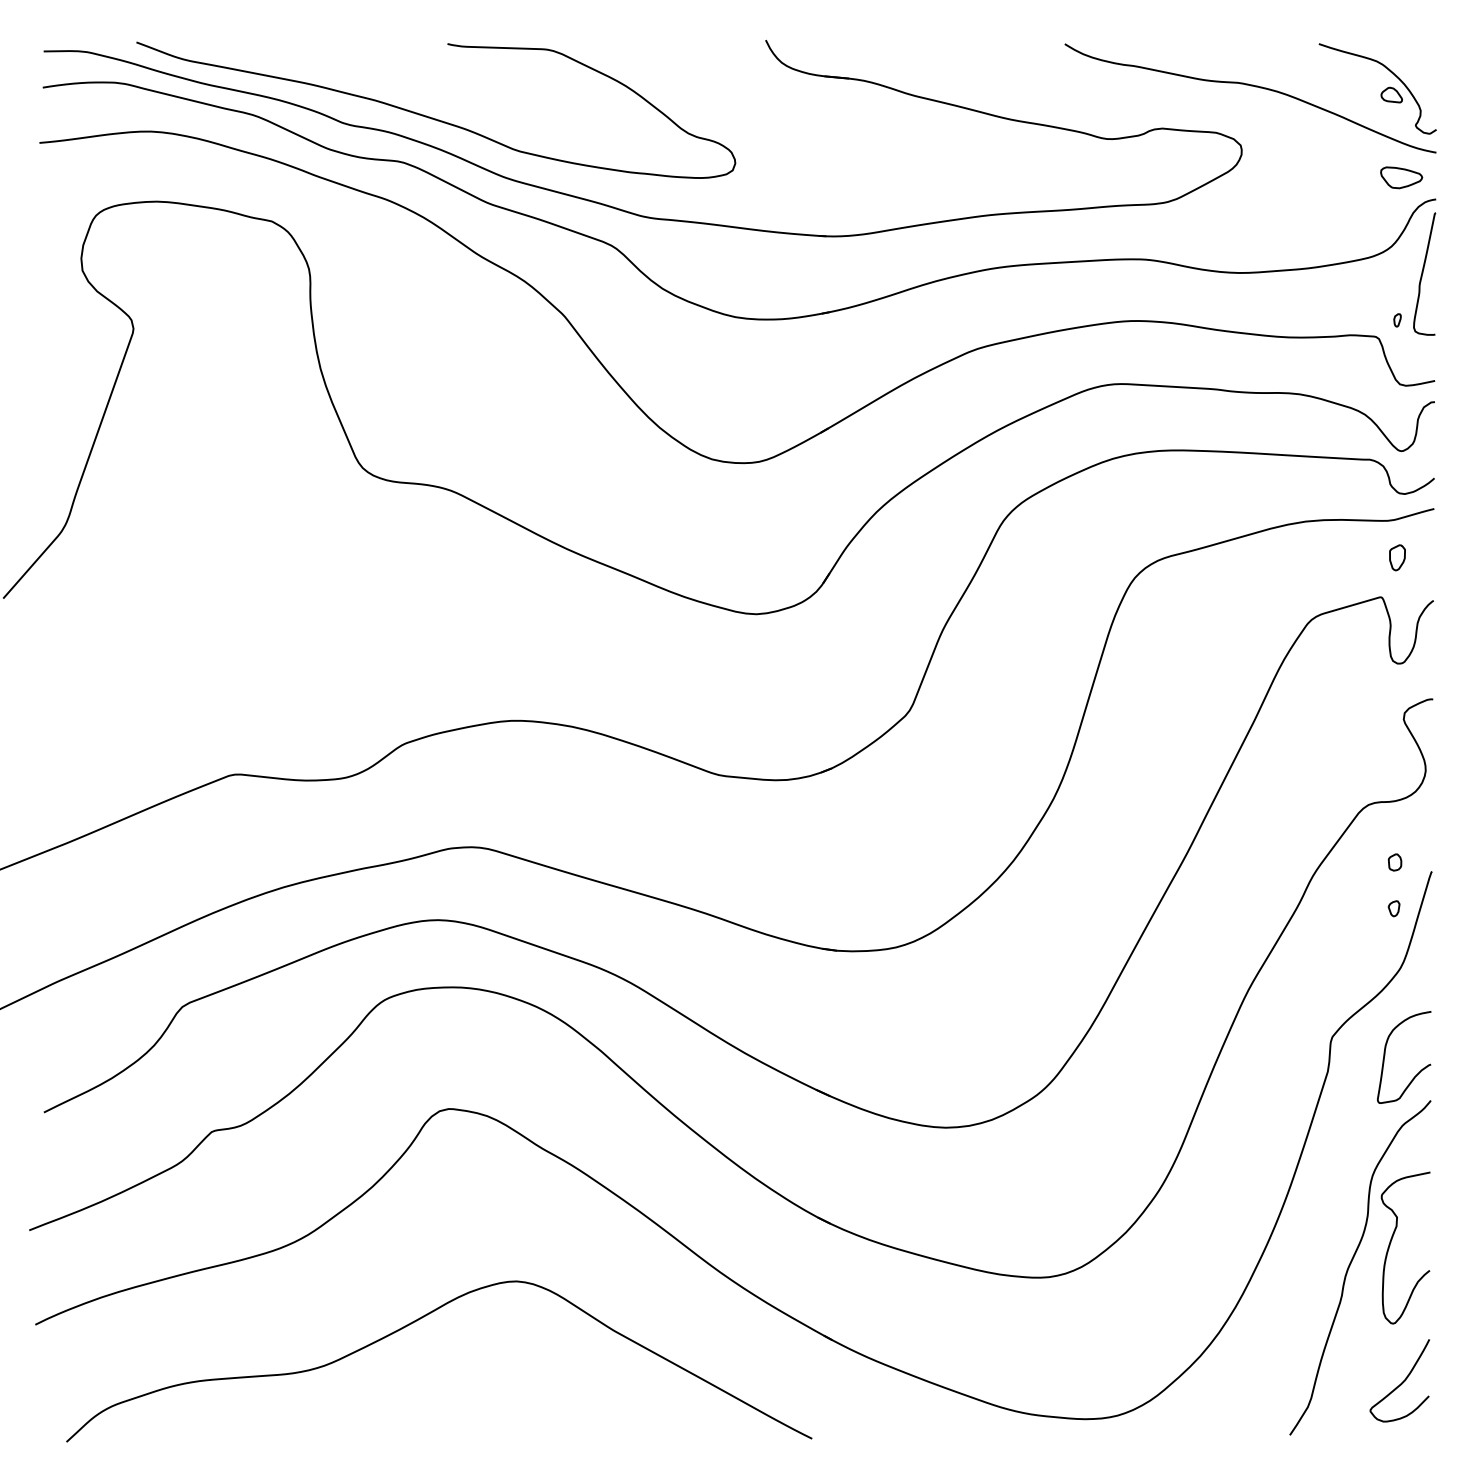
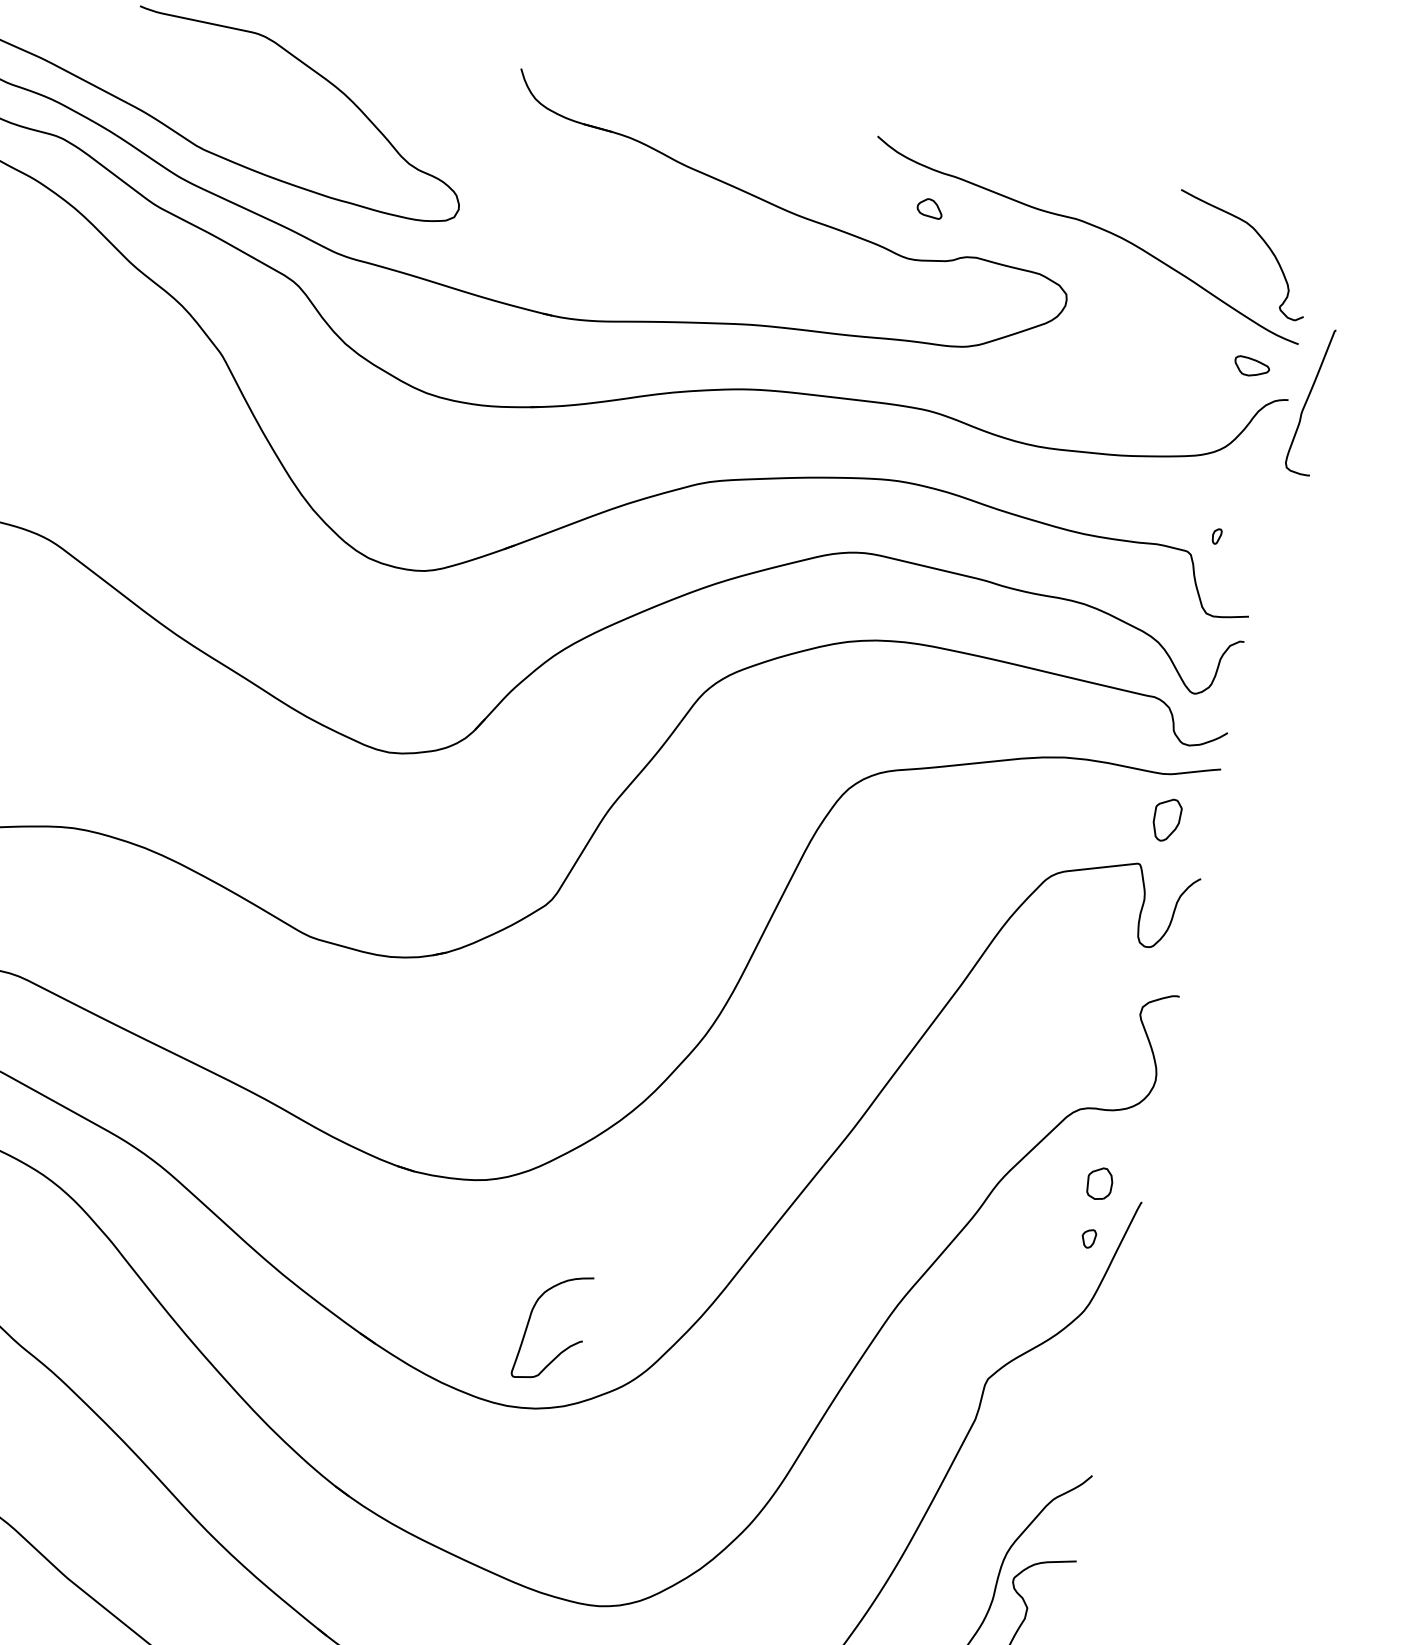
part: (1391, 94) -> (929, 207), moved
part: (1401, 177) -> (1251, 366), size x0.7
curve: (1423, 273) -> (1308, 400), moved
part: (1397, 557) -> (1166, 819), size x1.4
part: (1394, 862) -> (1099, 1183), size x1.6
curve: (1385, 1056) -> (530, 1322), moved

